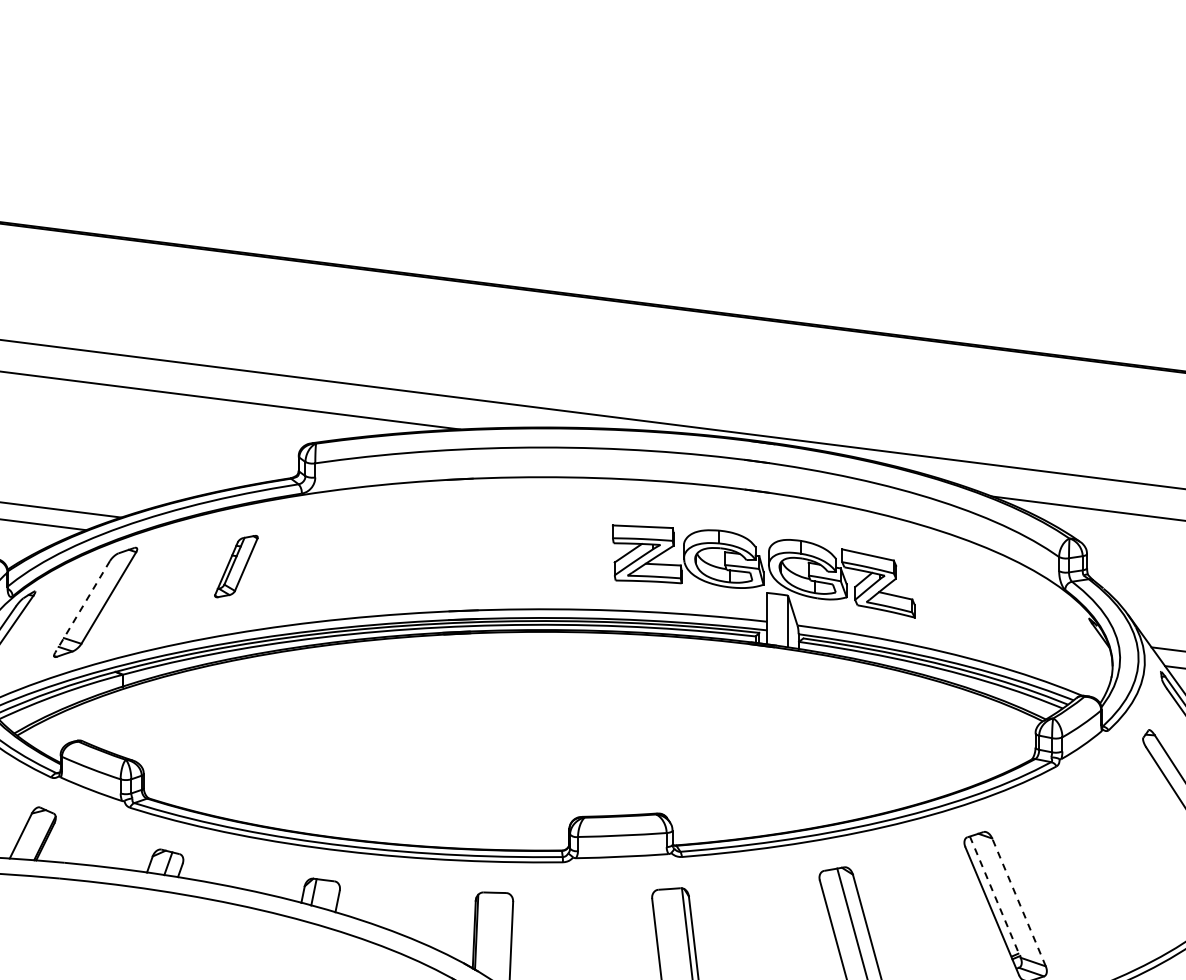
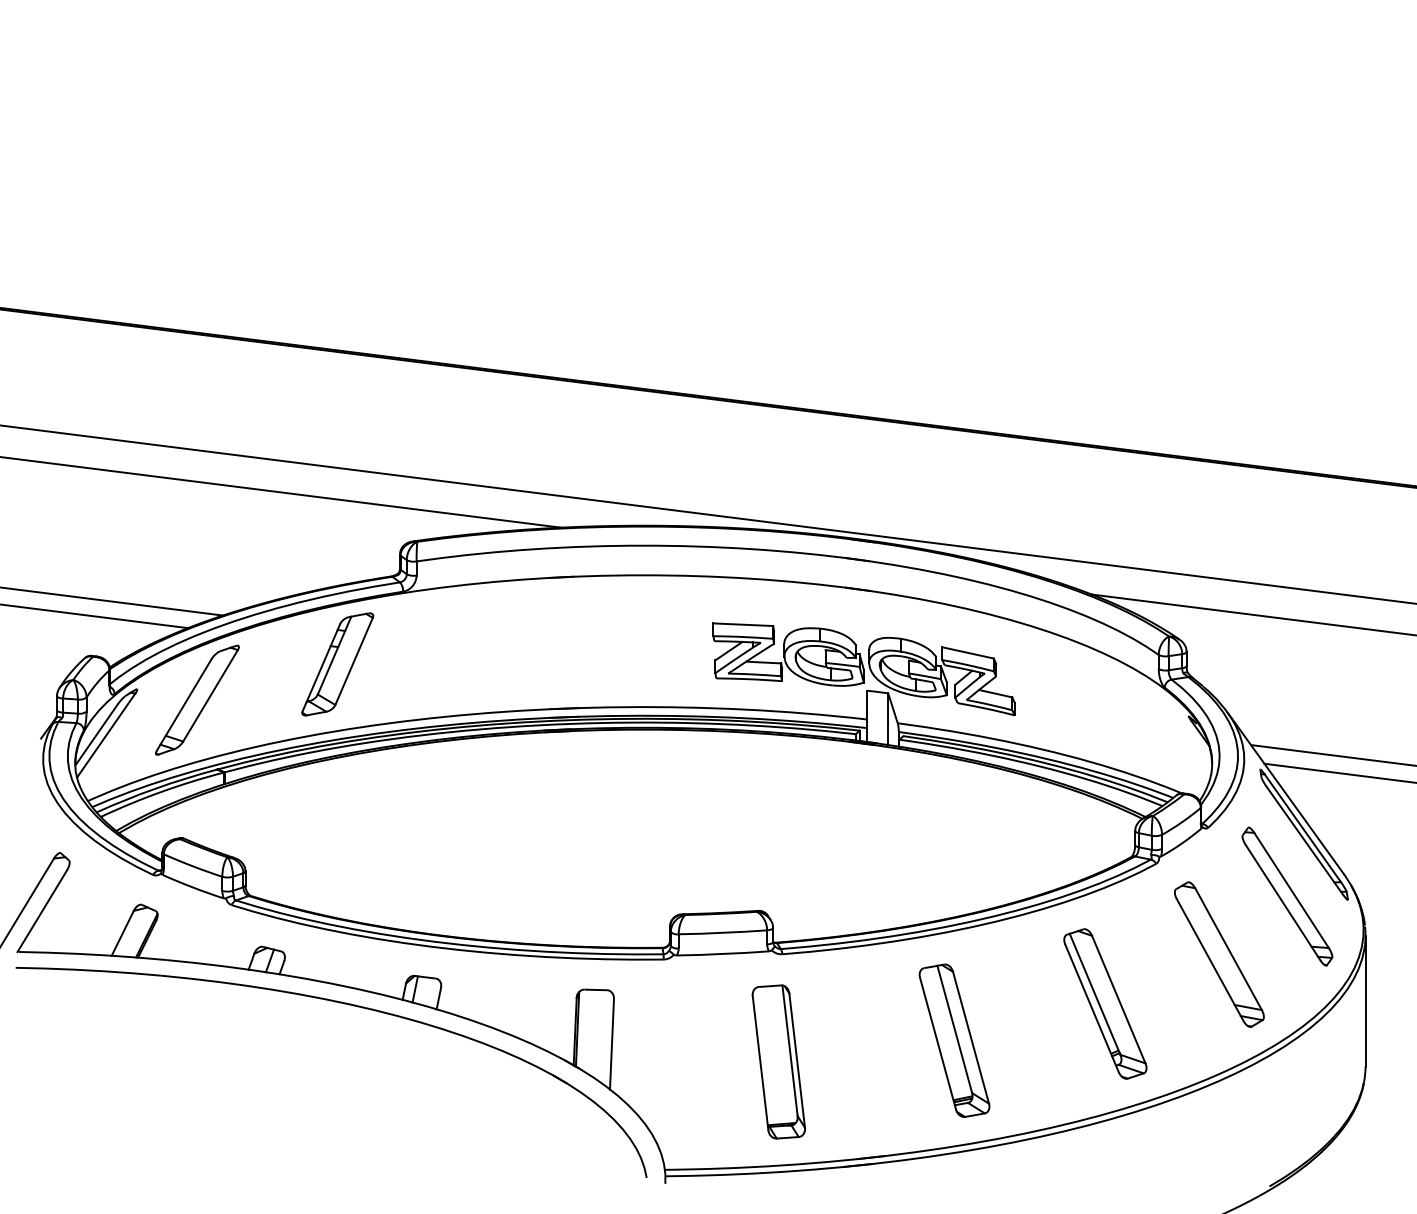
part: (236, 566) -> (337, 664), size x1.67
line: (82, 607) -> (184, 705), dashed -> solid
part: (1119, 857) -> (1219, 954), added
line: (995, 897) -> (1095, 994), dashed -> solid
line: (1018, 902) -> (1118, 999), dashed -> solid

